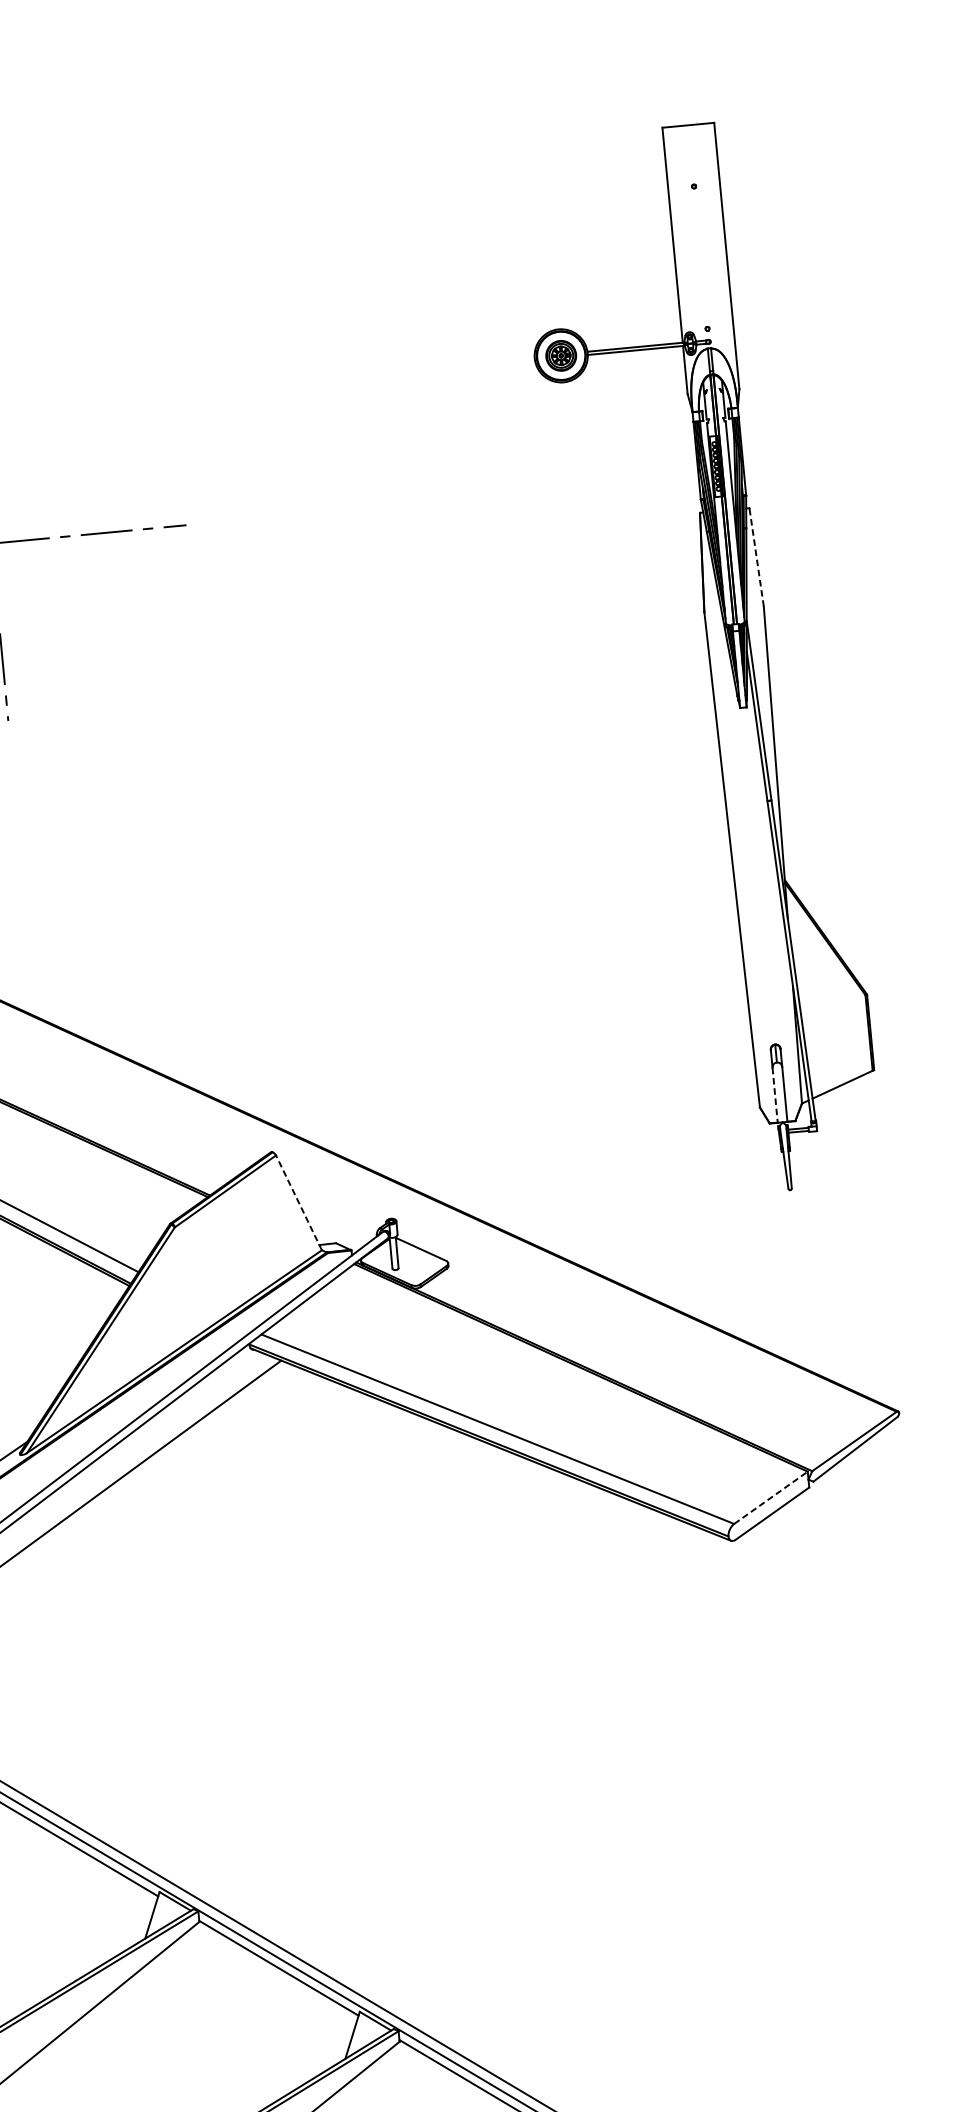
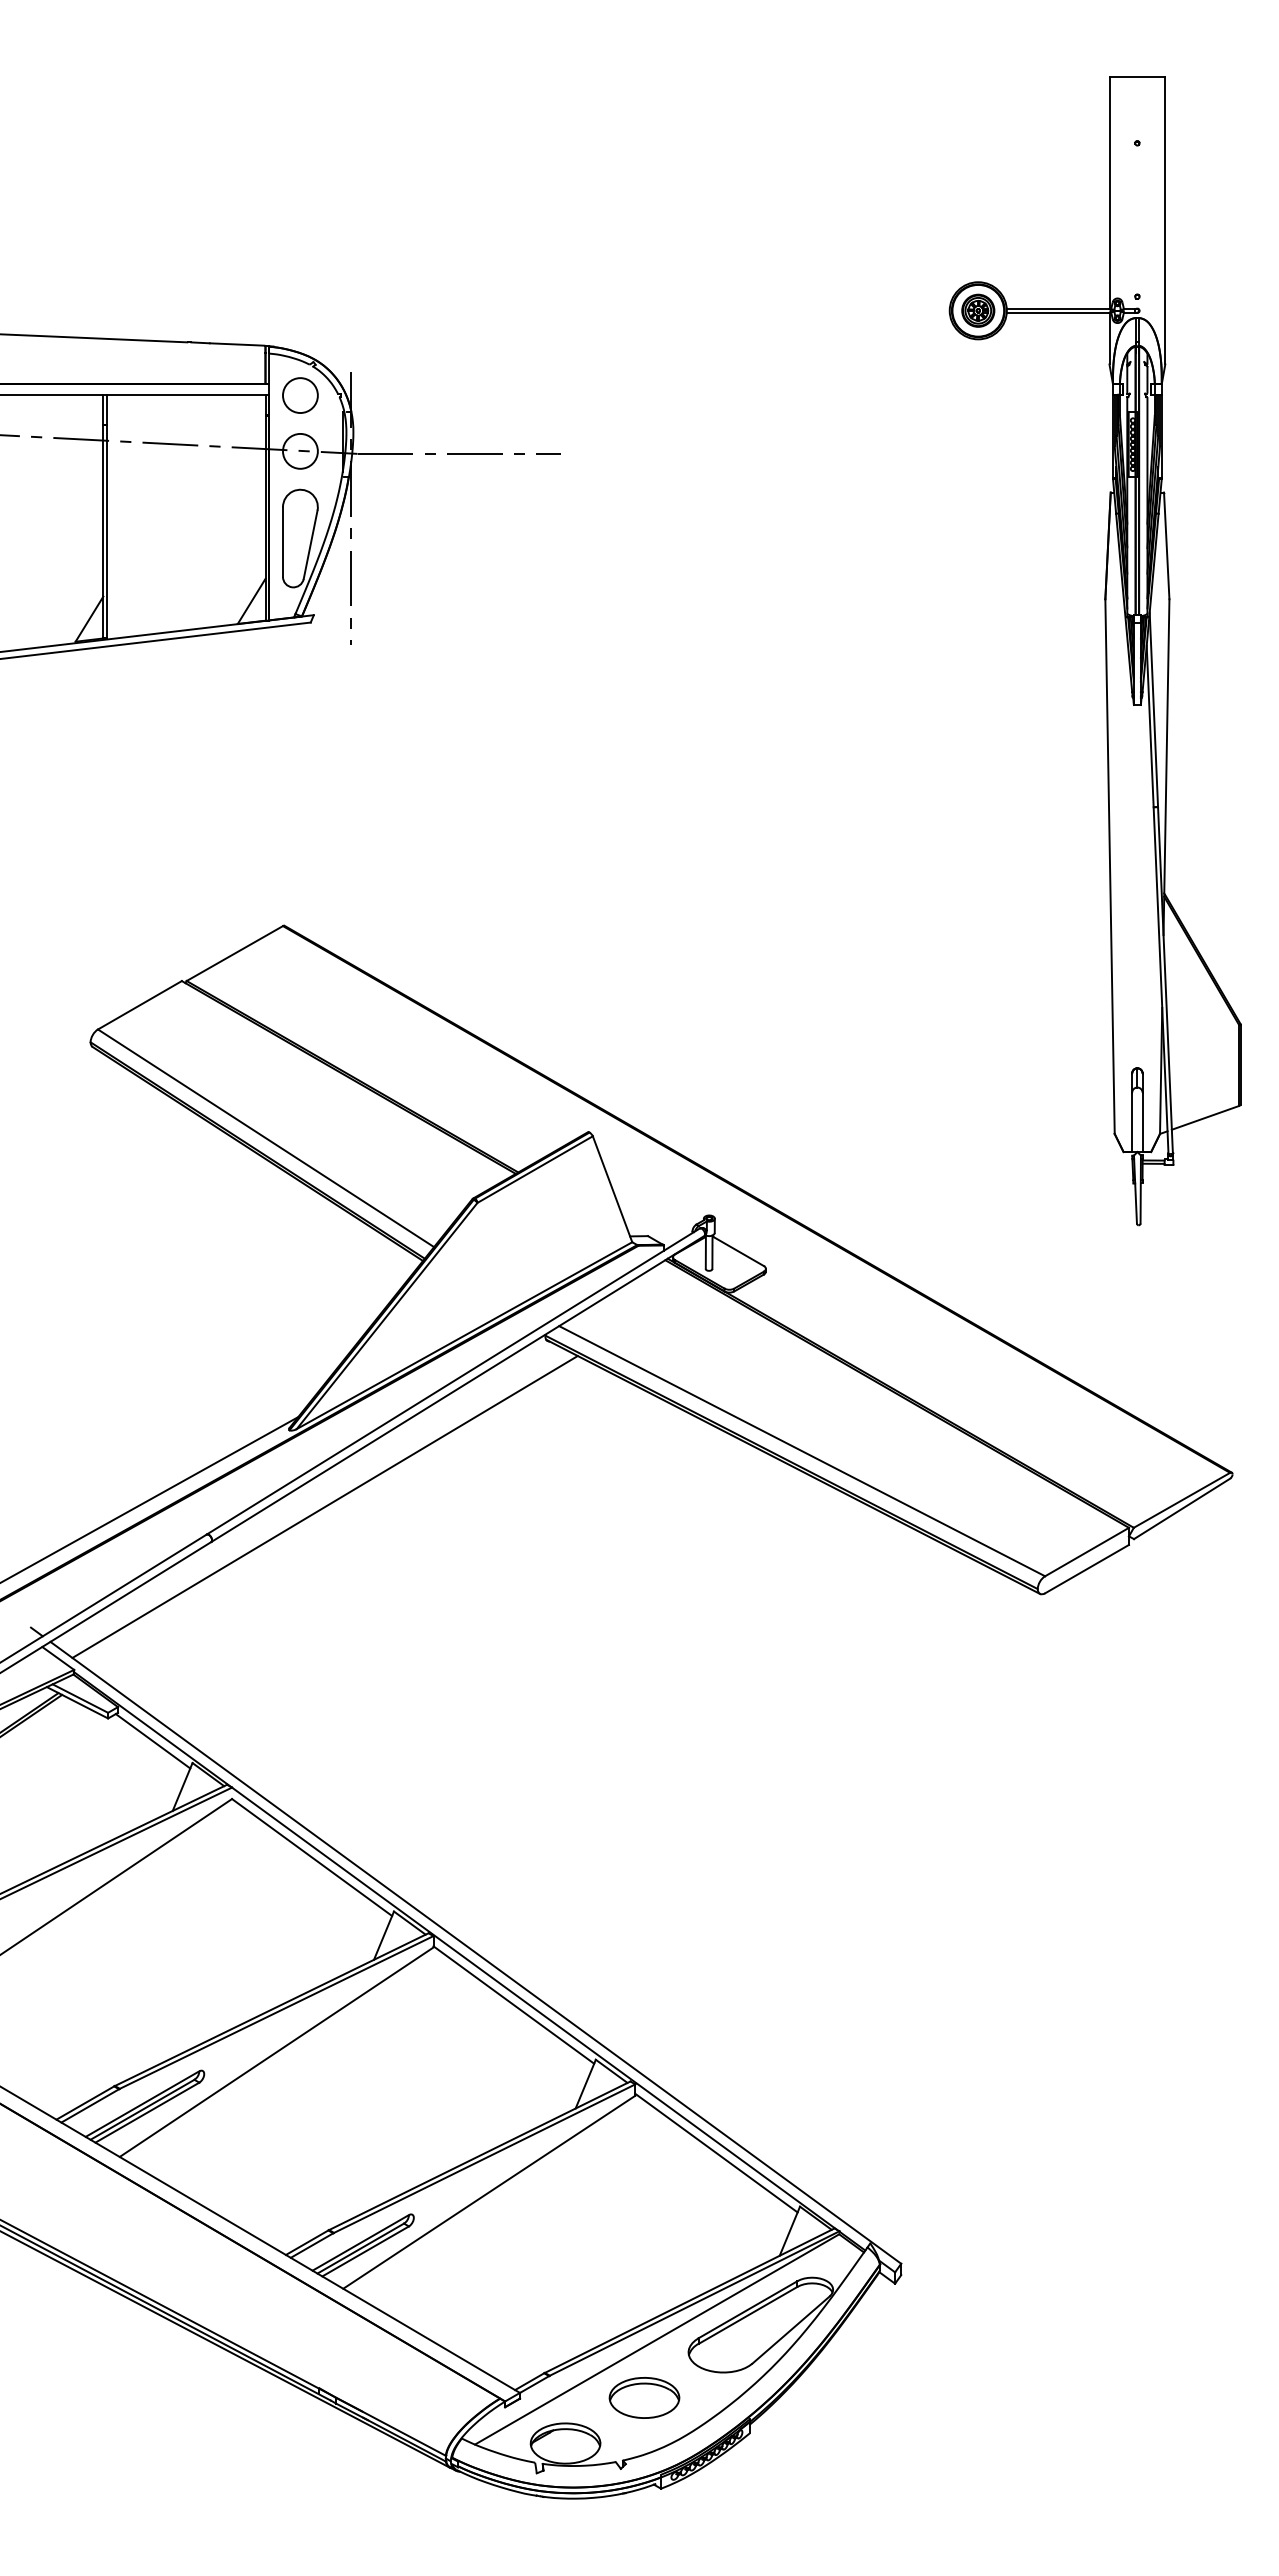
line: (756, 557) -> (1166, 545), dashed -> solid
line: (775, 1095) -> (1132, 1122), dashed -> solid
line: (298, 1203) -> (612, 1189), dashed -> solid
line: (771, 1497) -> (1087, 1551), dashed -> solid

